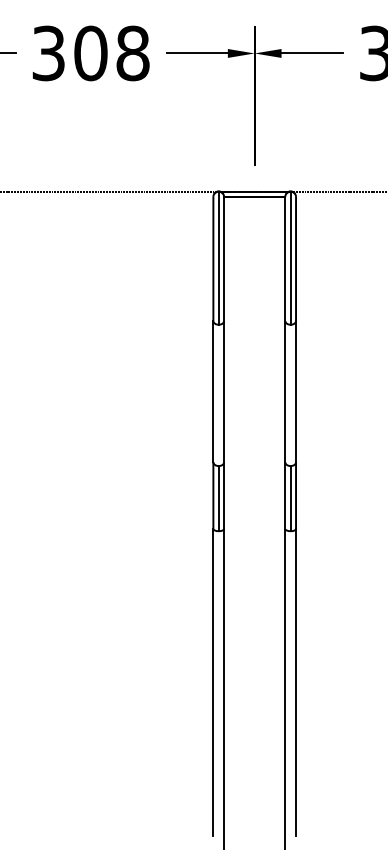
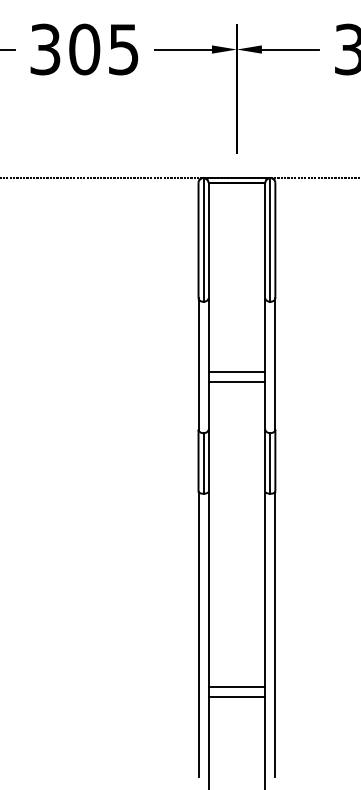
text: (132, 53) -> (123, 49), 308 -> 305
line: (254, 400) -> (236, 372), added
line: (254, 411) -> (236, 382), added
line: (254, 738) -> (236, 686), added
line: (254, 749) -> (236, 696), added

